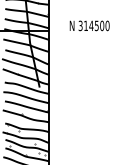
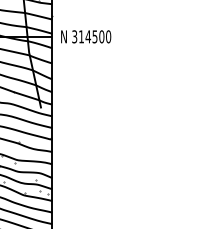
text: (90, 25) -> (86, 36), moved

